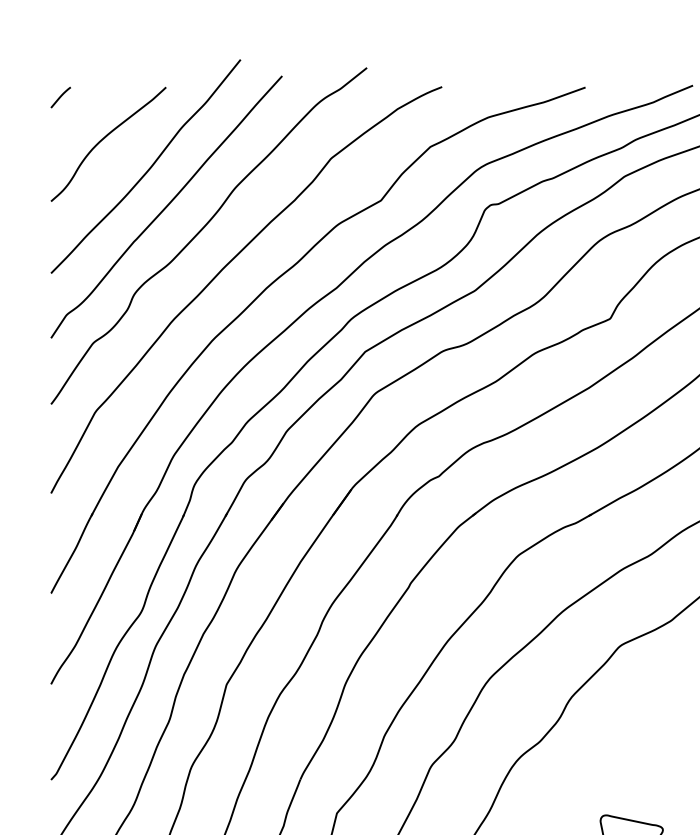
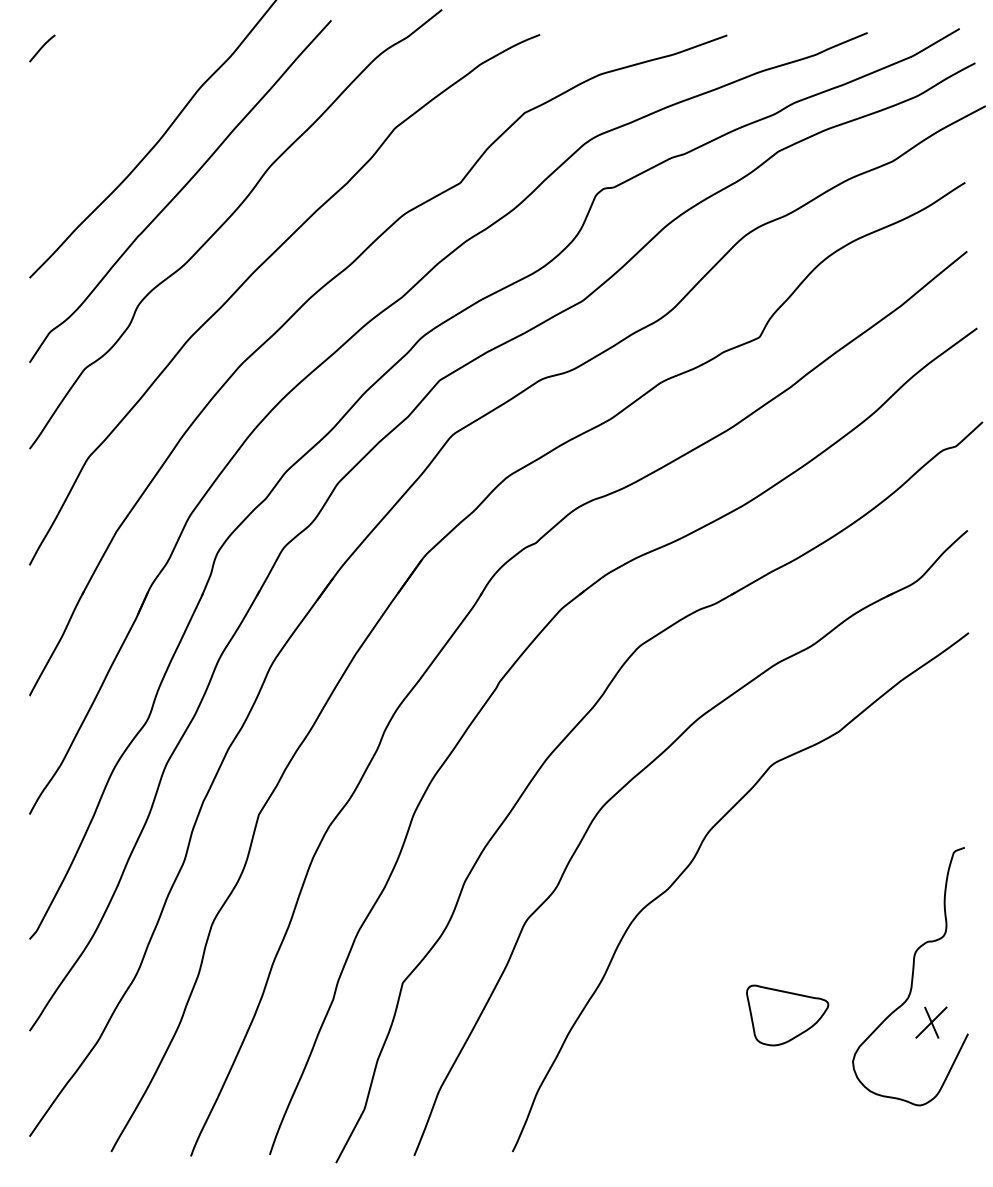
curve: (105, 138) -> (100, 101), removed

